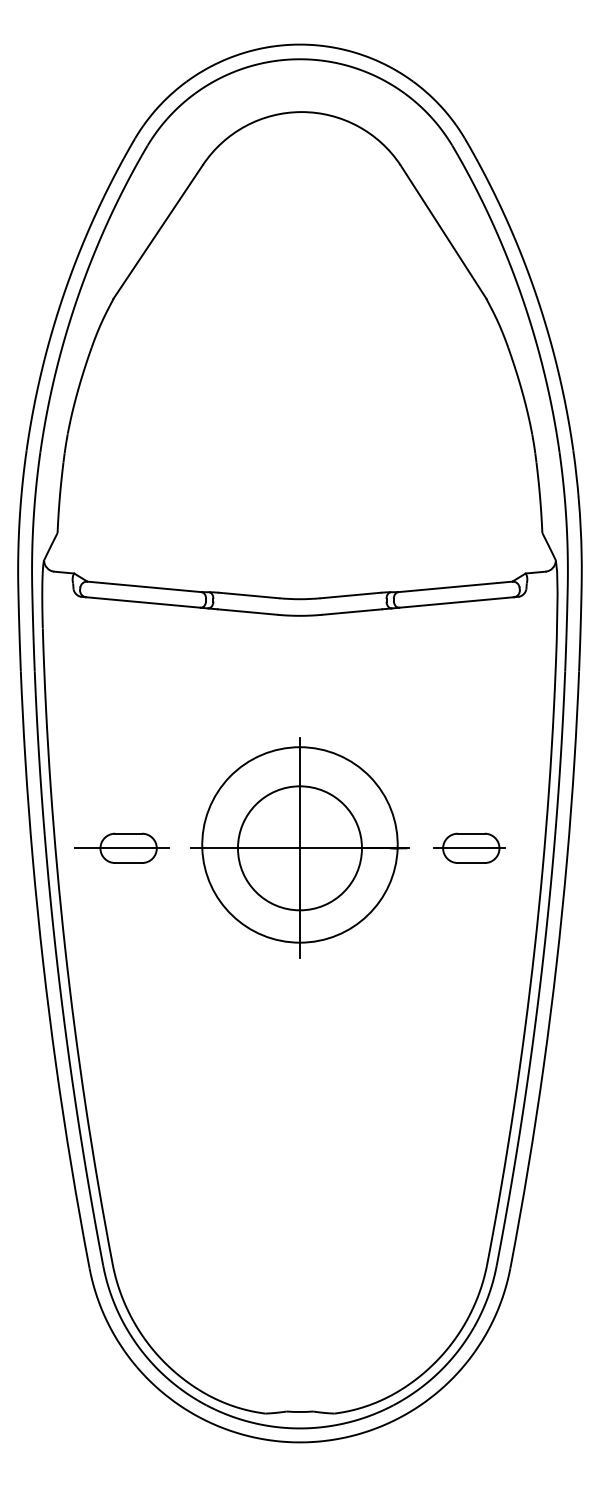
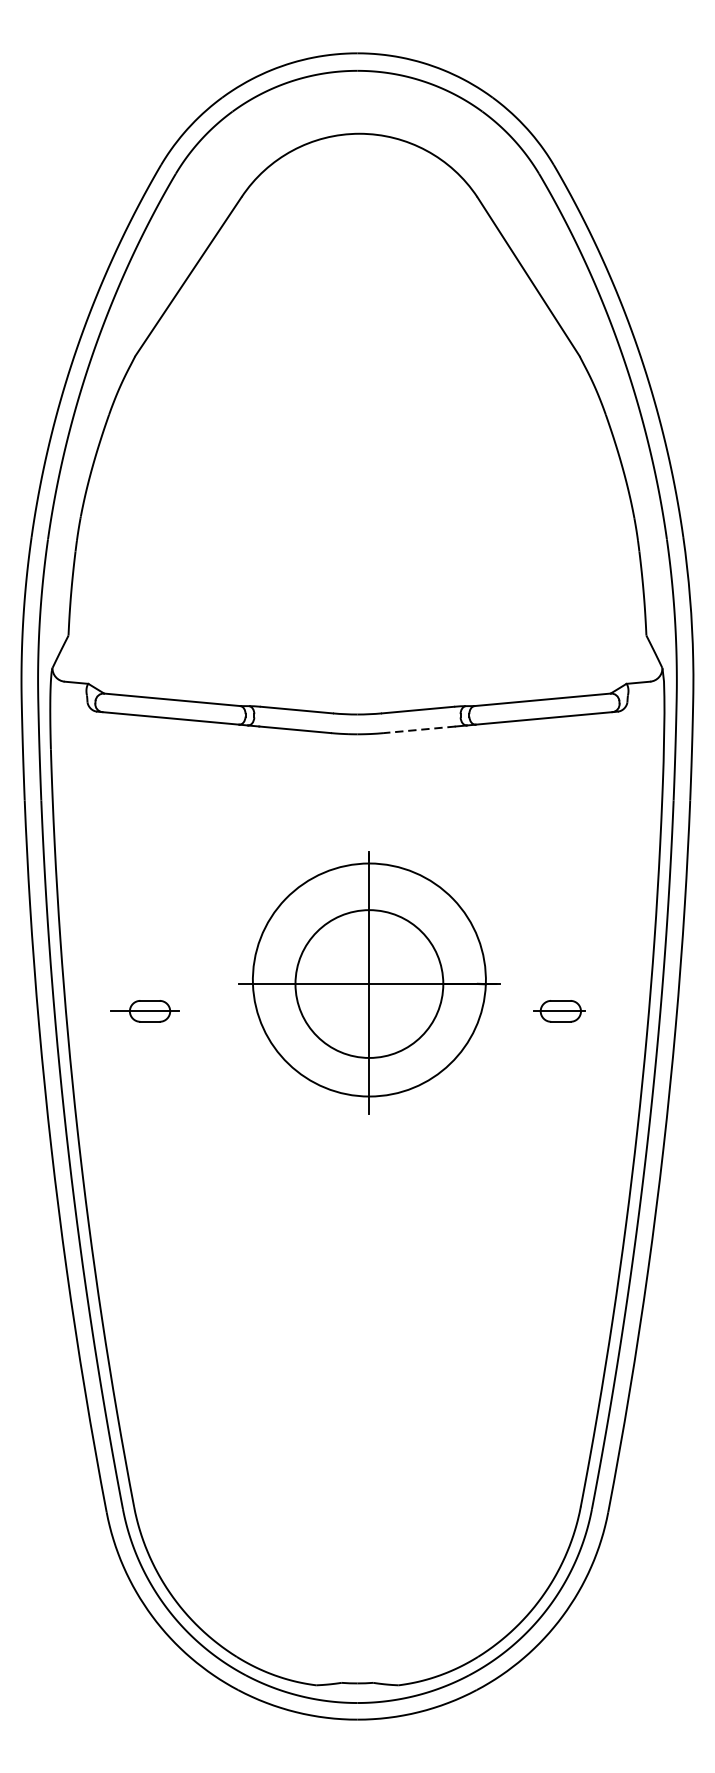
line: (351, 612) -> (418, 730), solid -> dashed
part: (121, 847) -> (144, 1010), size x0.6
part: (299, 847) -> (368, 983), moved
part: (469, 847) -> (559, 1010), size x0.6

